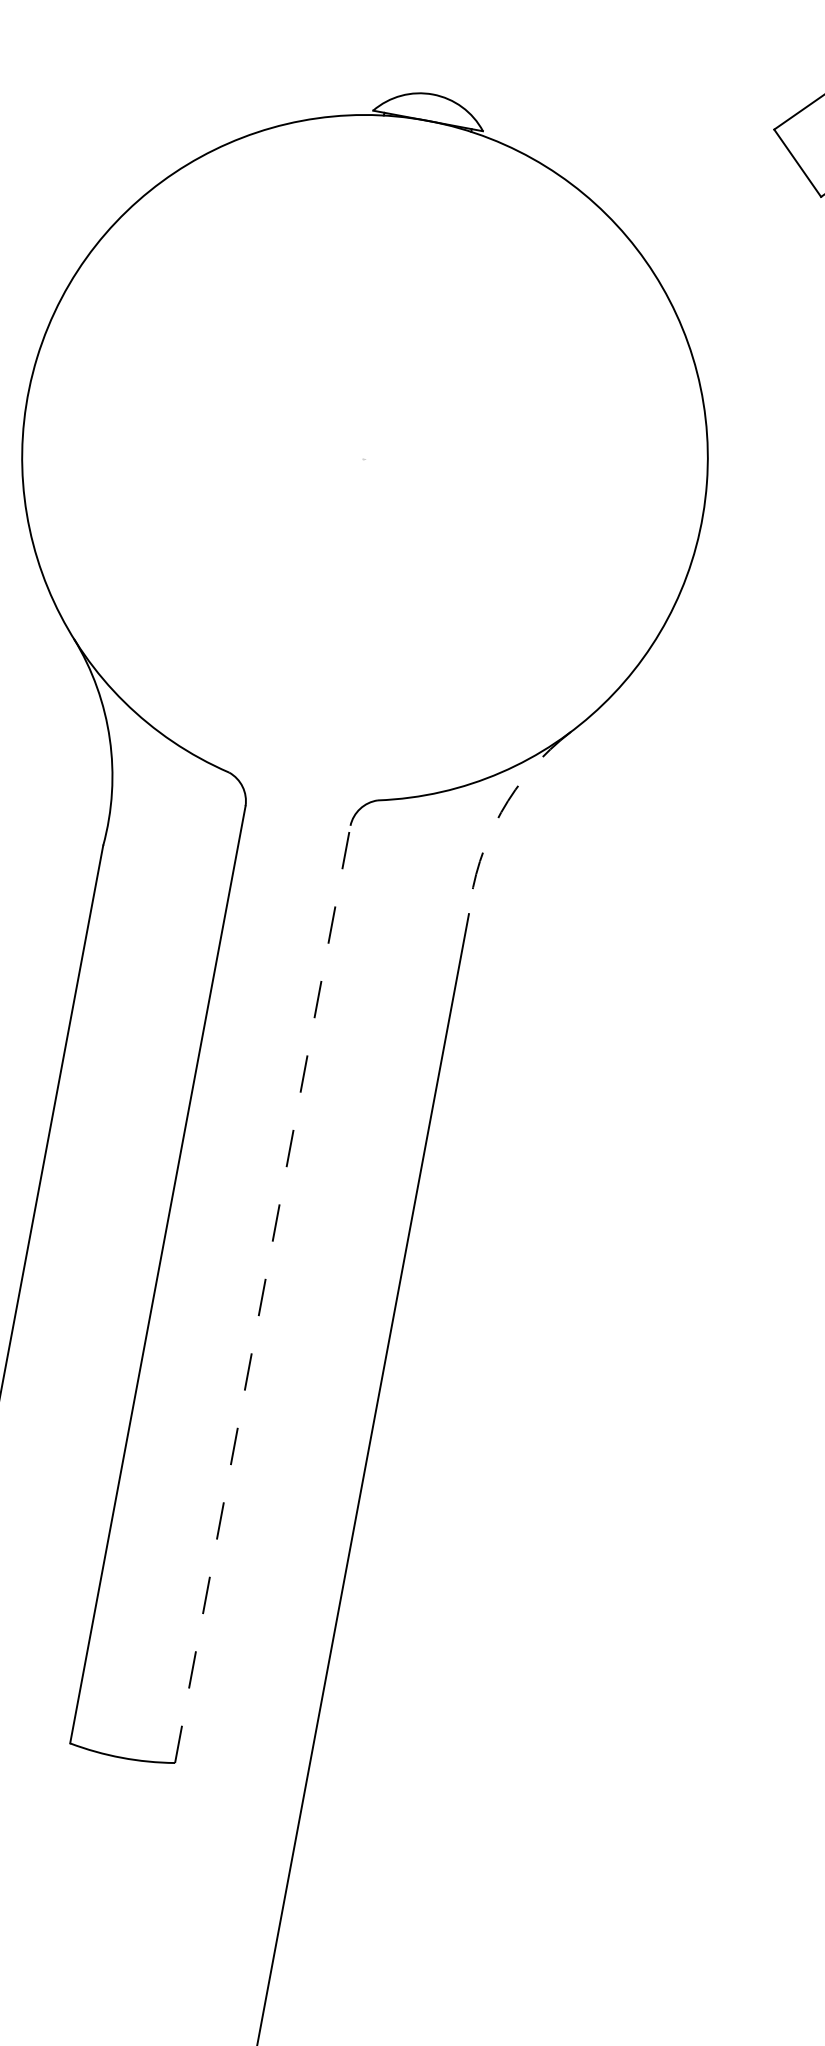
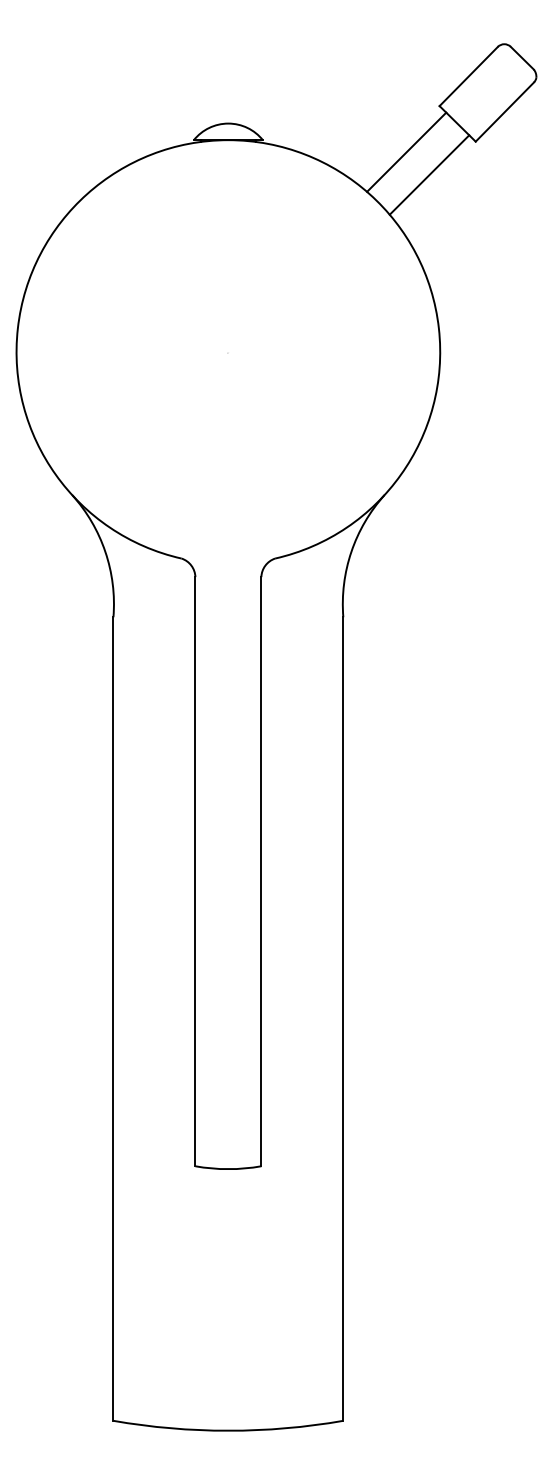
line: (708, 191) -> (406, 151), added
line: (737, 235) -> (429, 174), added
arc: (501, 811) -> (351, 551), dashed -> solid
line: (263, 1294) -> (261, 871), dashed -> solid

